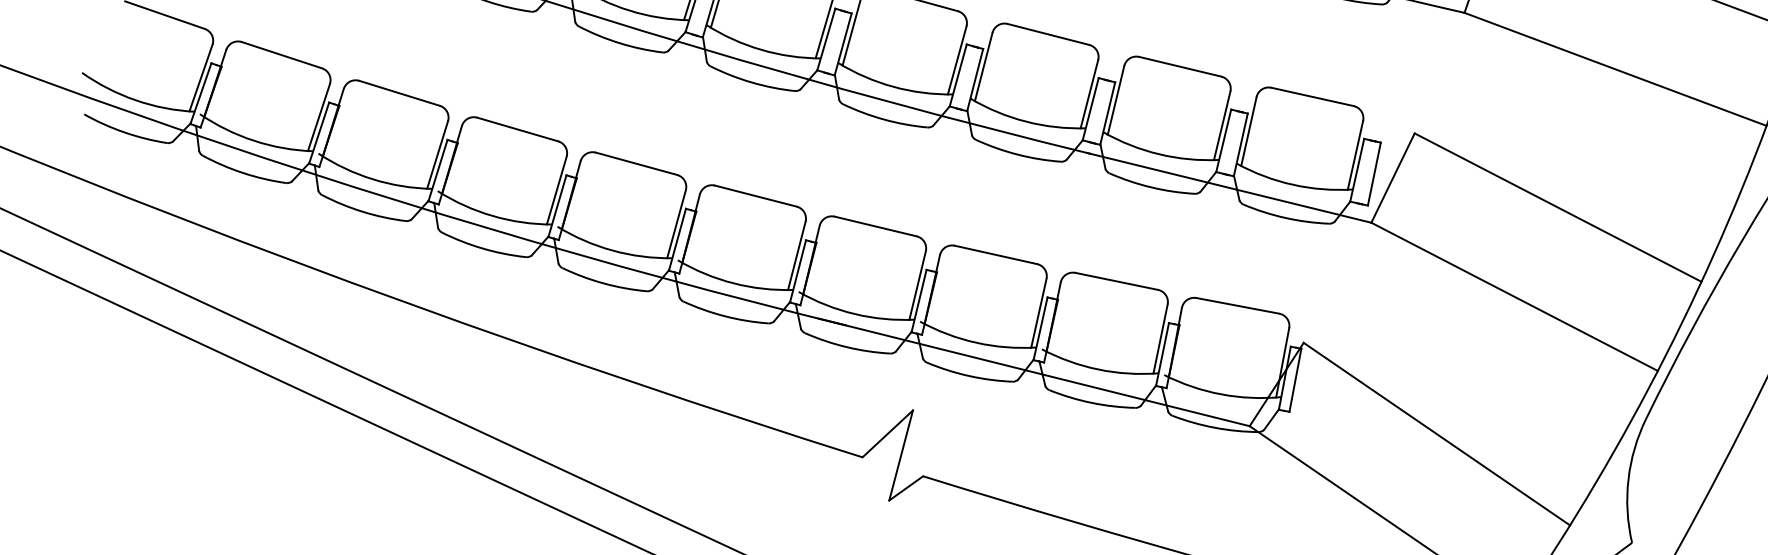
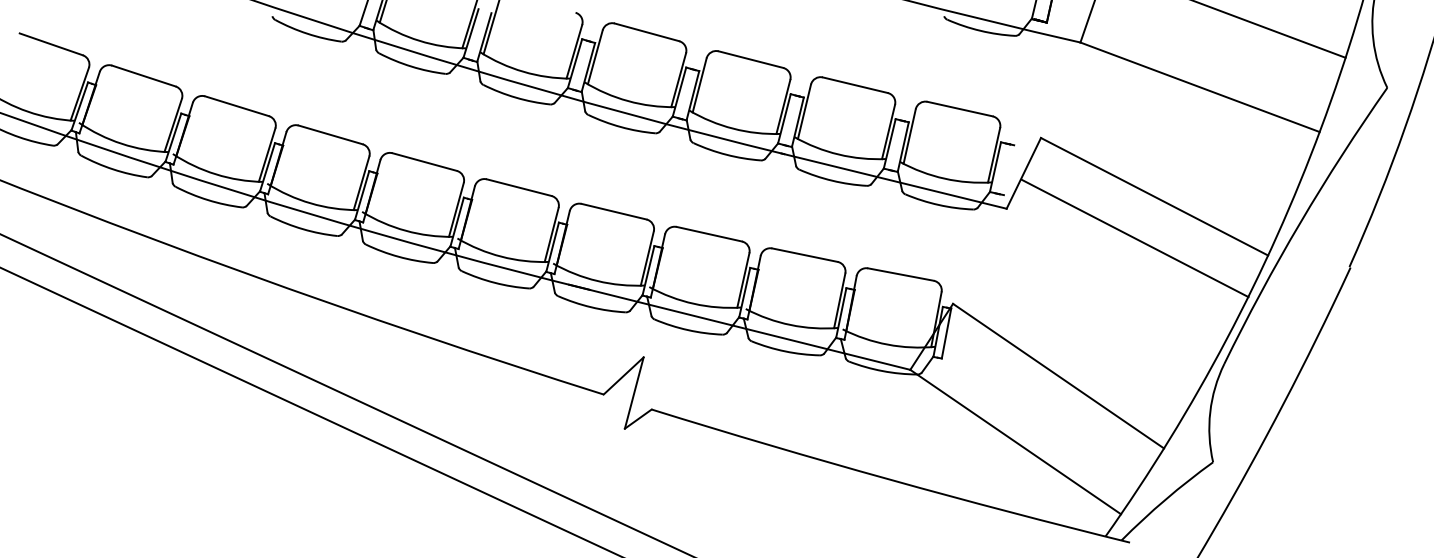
line: (1373, 174) -> (1008, 170), removed
line: (1513, 296) -> (1134, 238), moved

